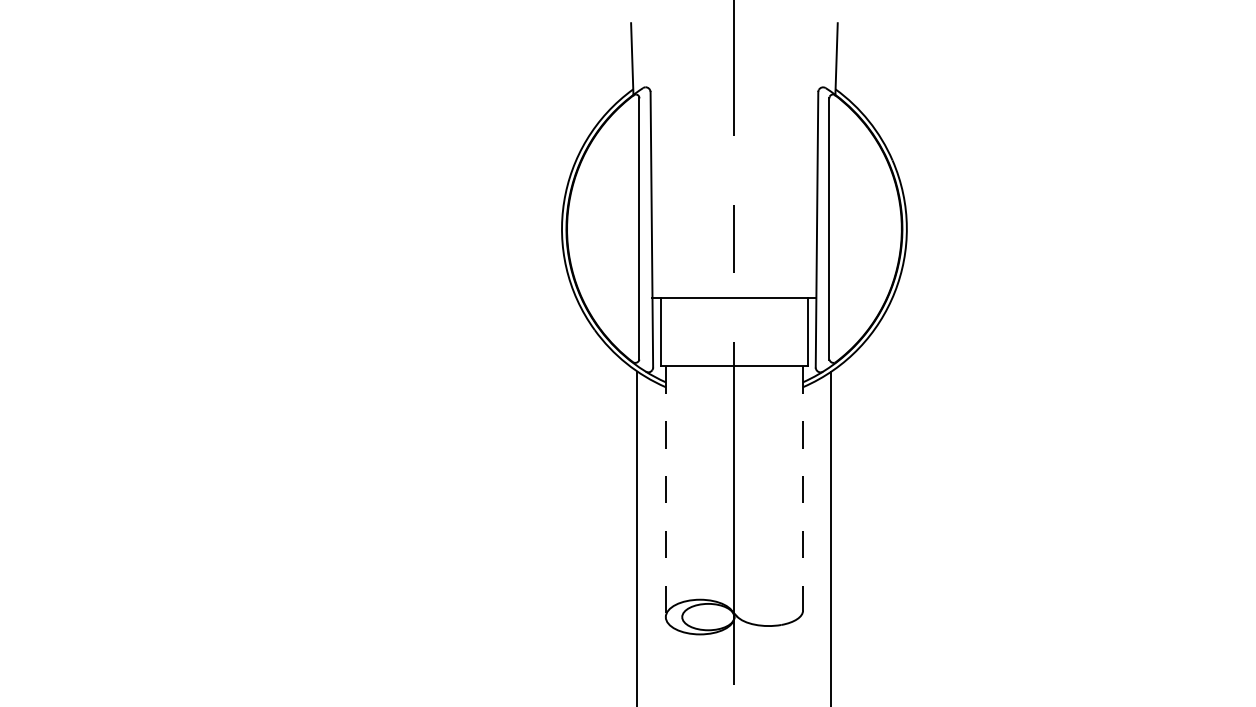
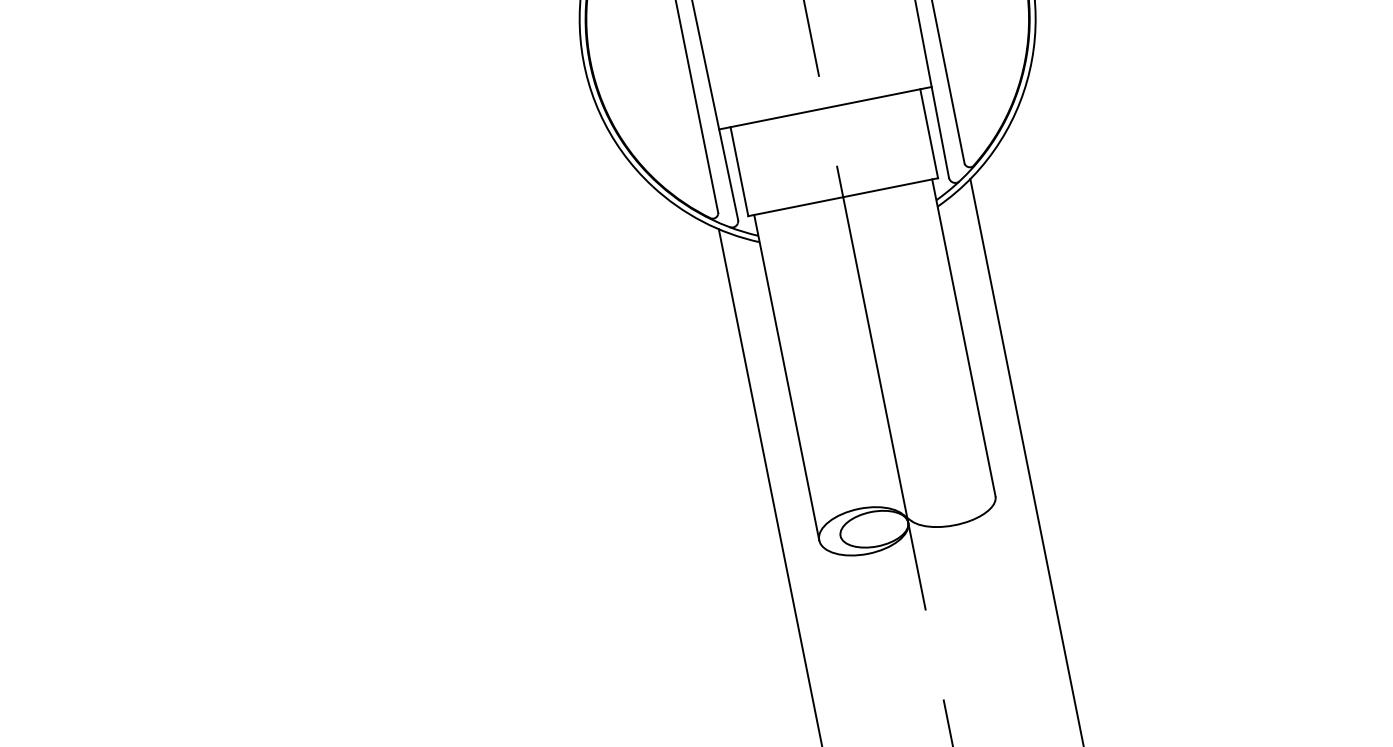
line: (803, 488) -> (964, 337), dashed -> solid
line: (665, 492) -> (786, 378), dashed -> solid

